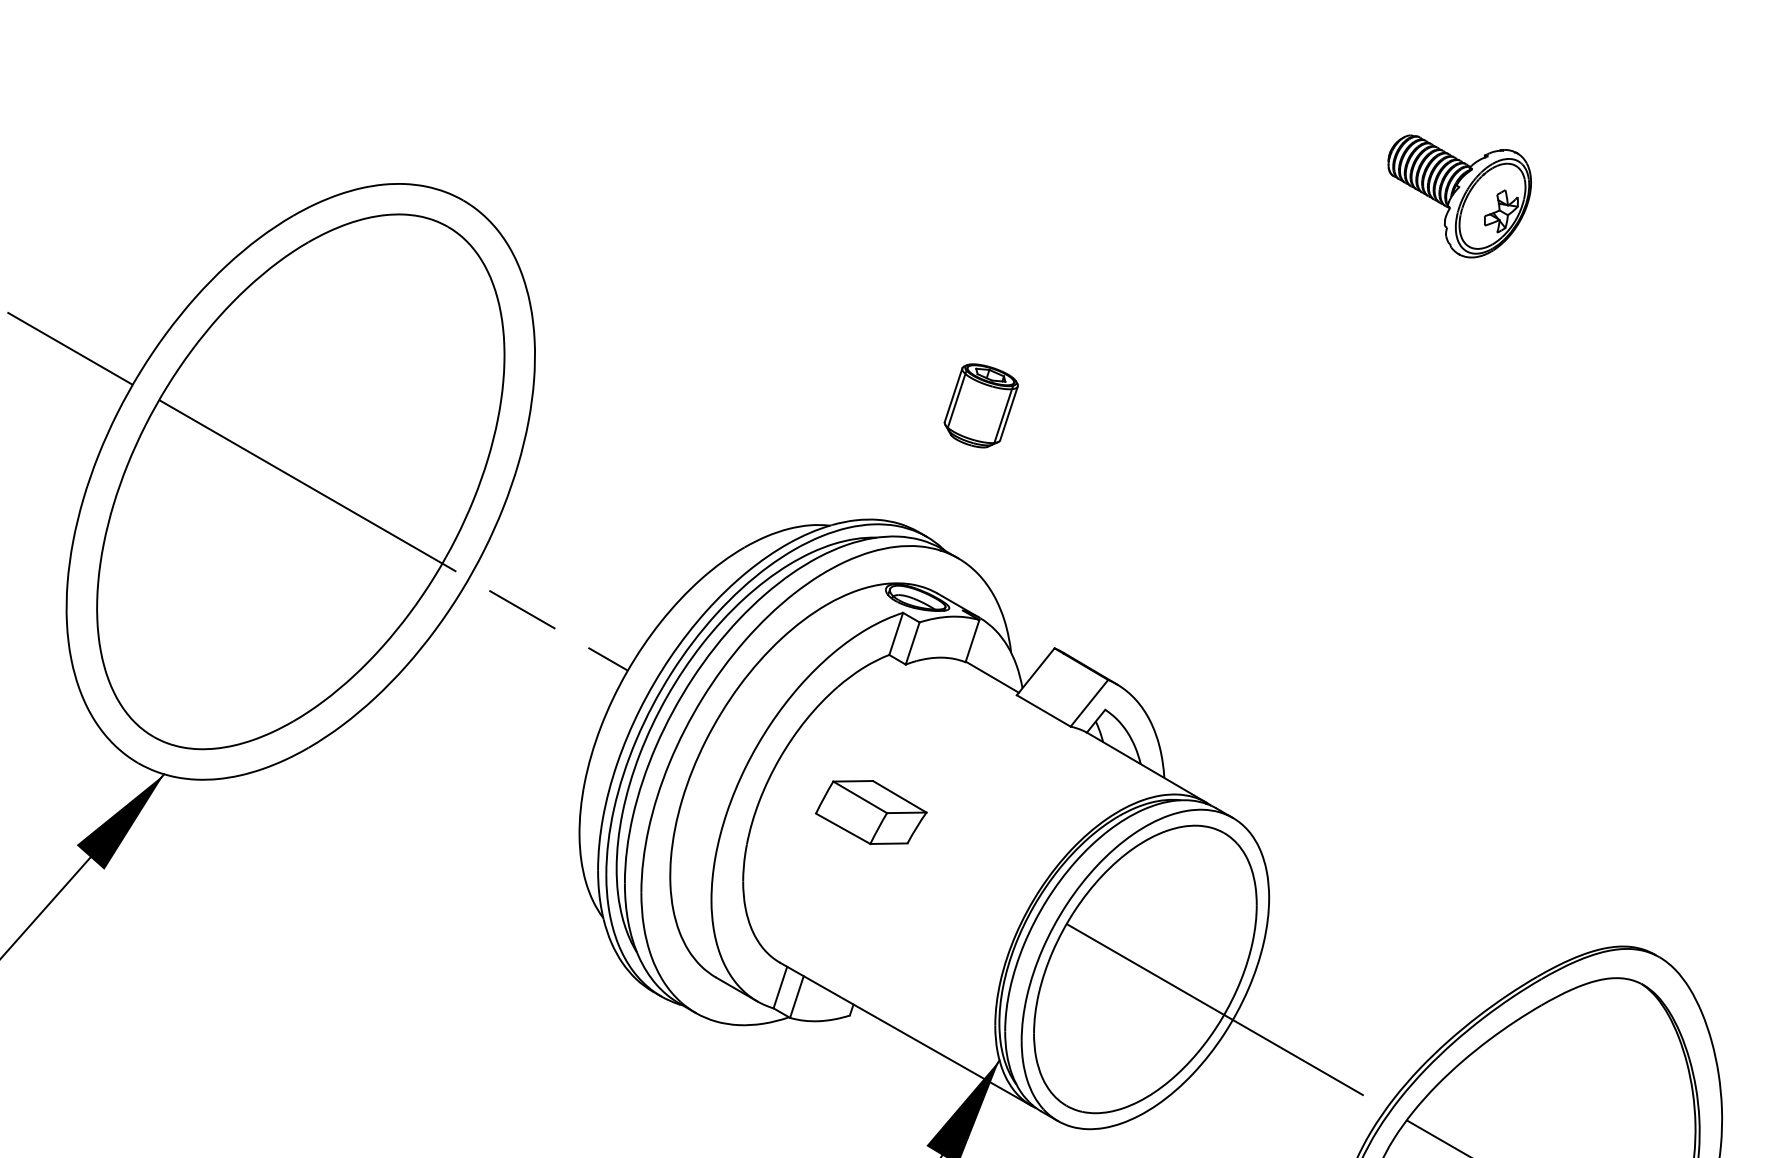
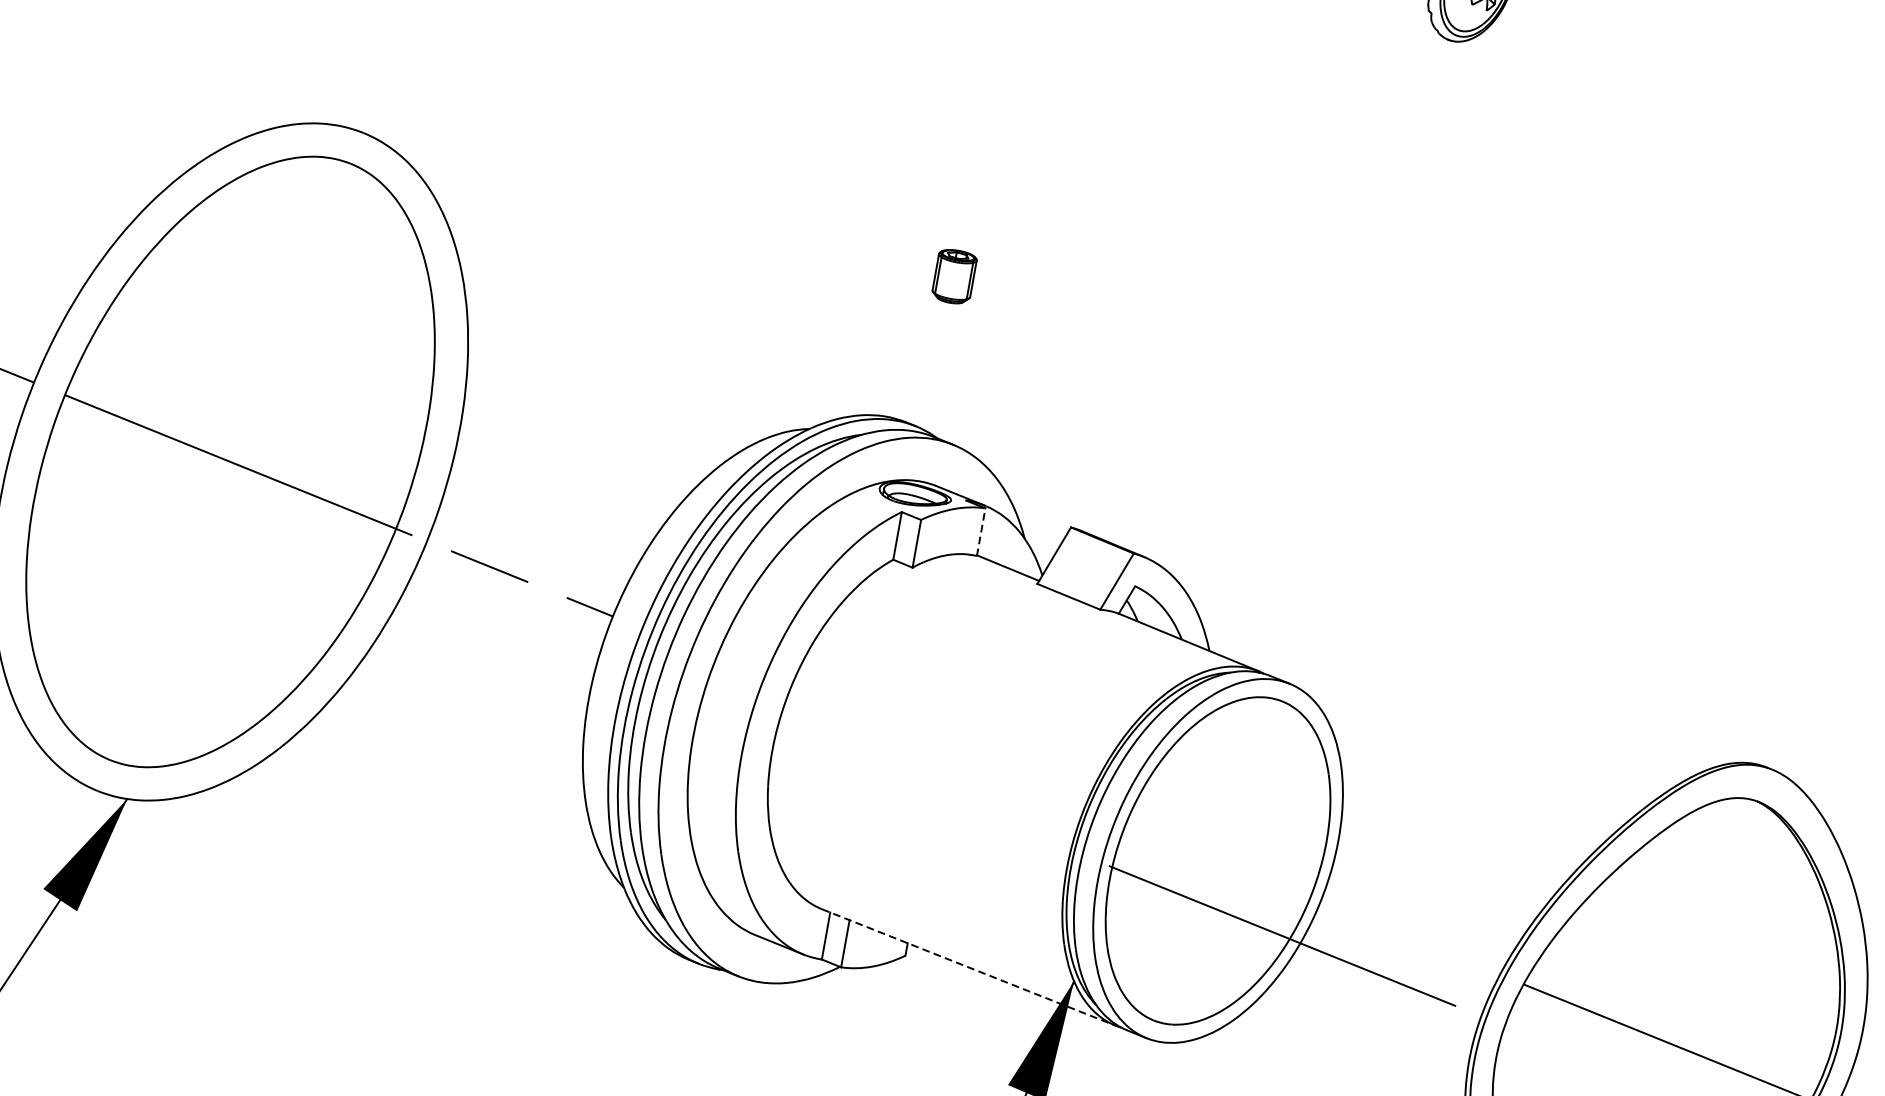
part: (980, 405) -> (954, 276), size x0.6
line: (972, 640) -> (981, 531), solid -> dashed
part: (871, 812) -> (897, 732), removed
line: (1226, 1016) -> (1295, 941), moved
line: (906, 1034) -> (969, 967), solid -> dashed

